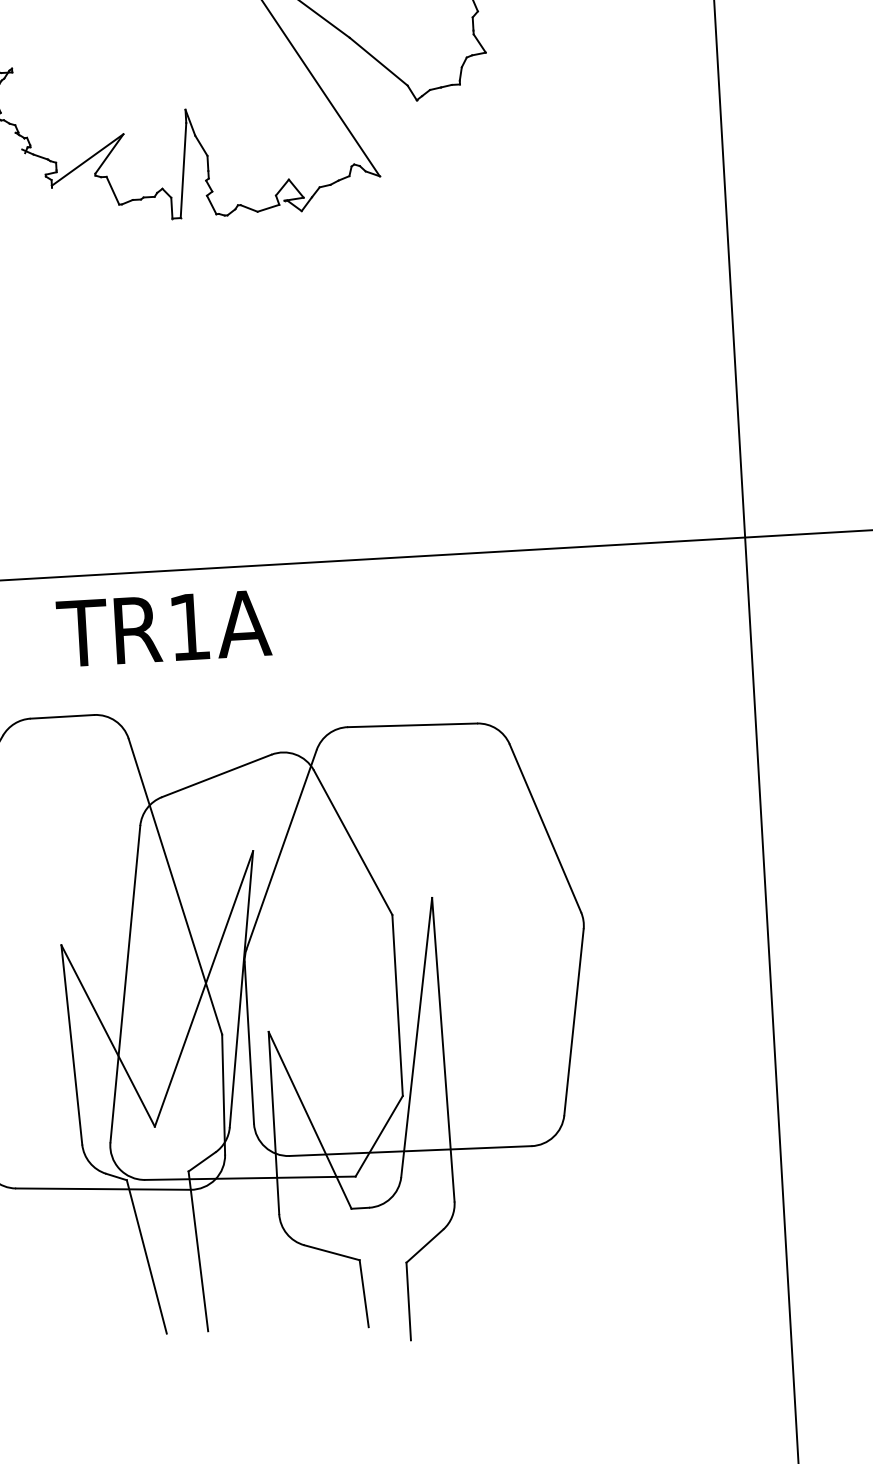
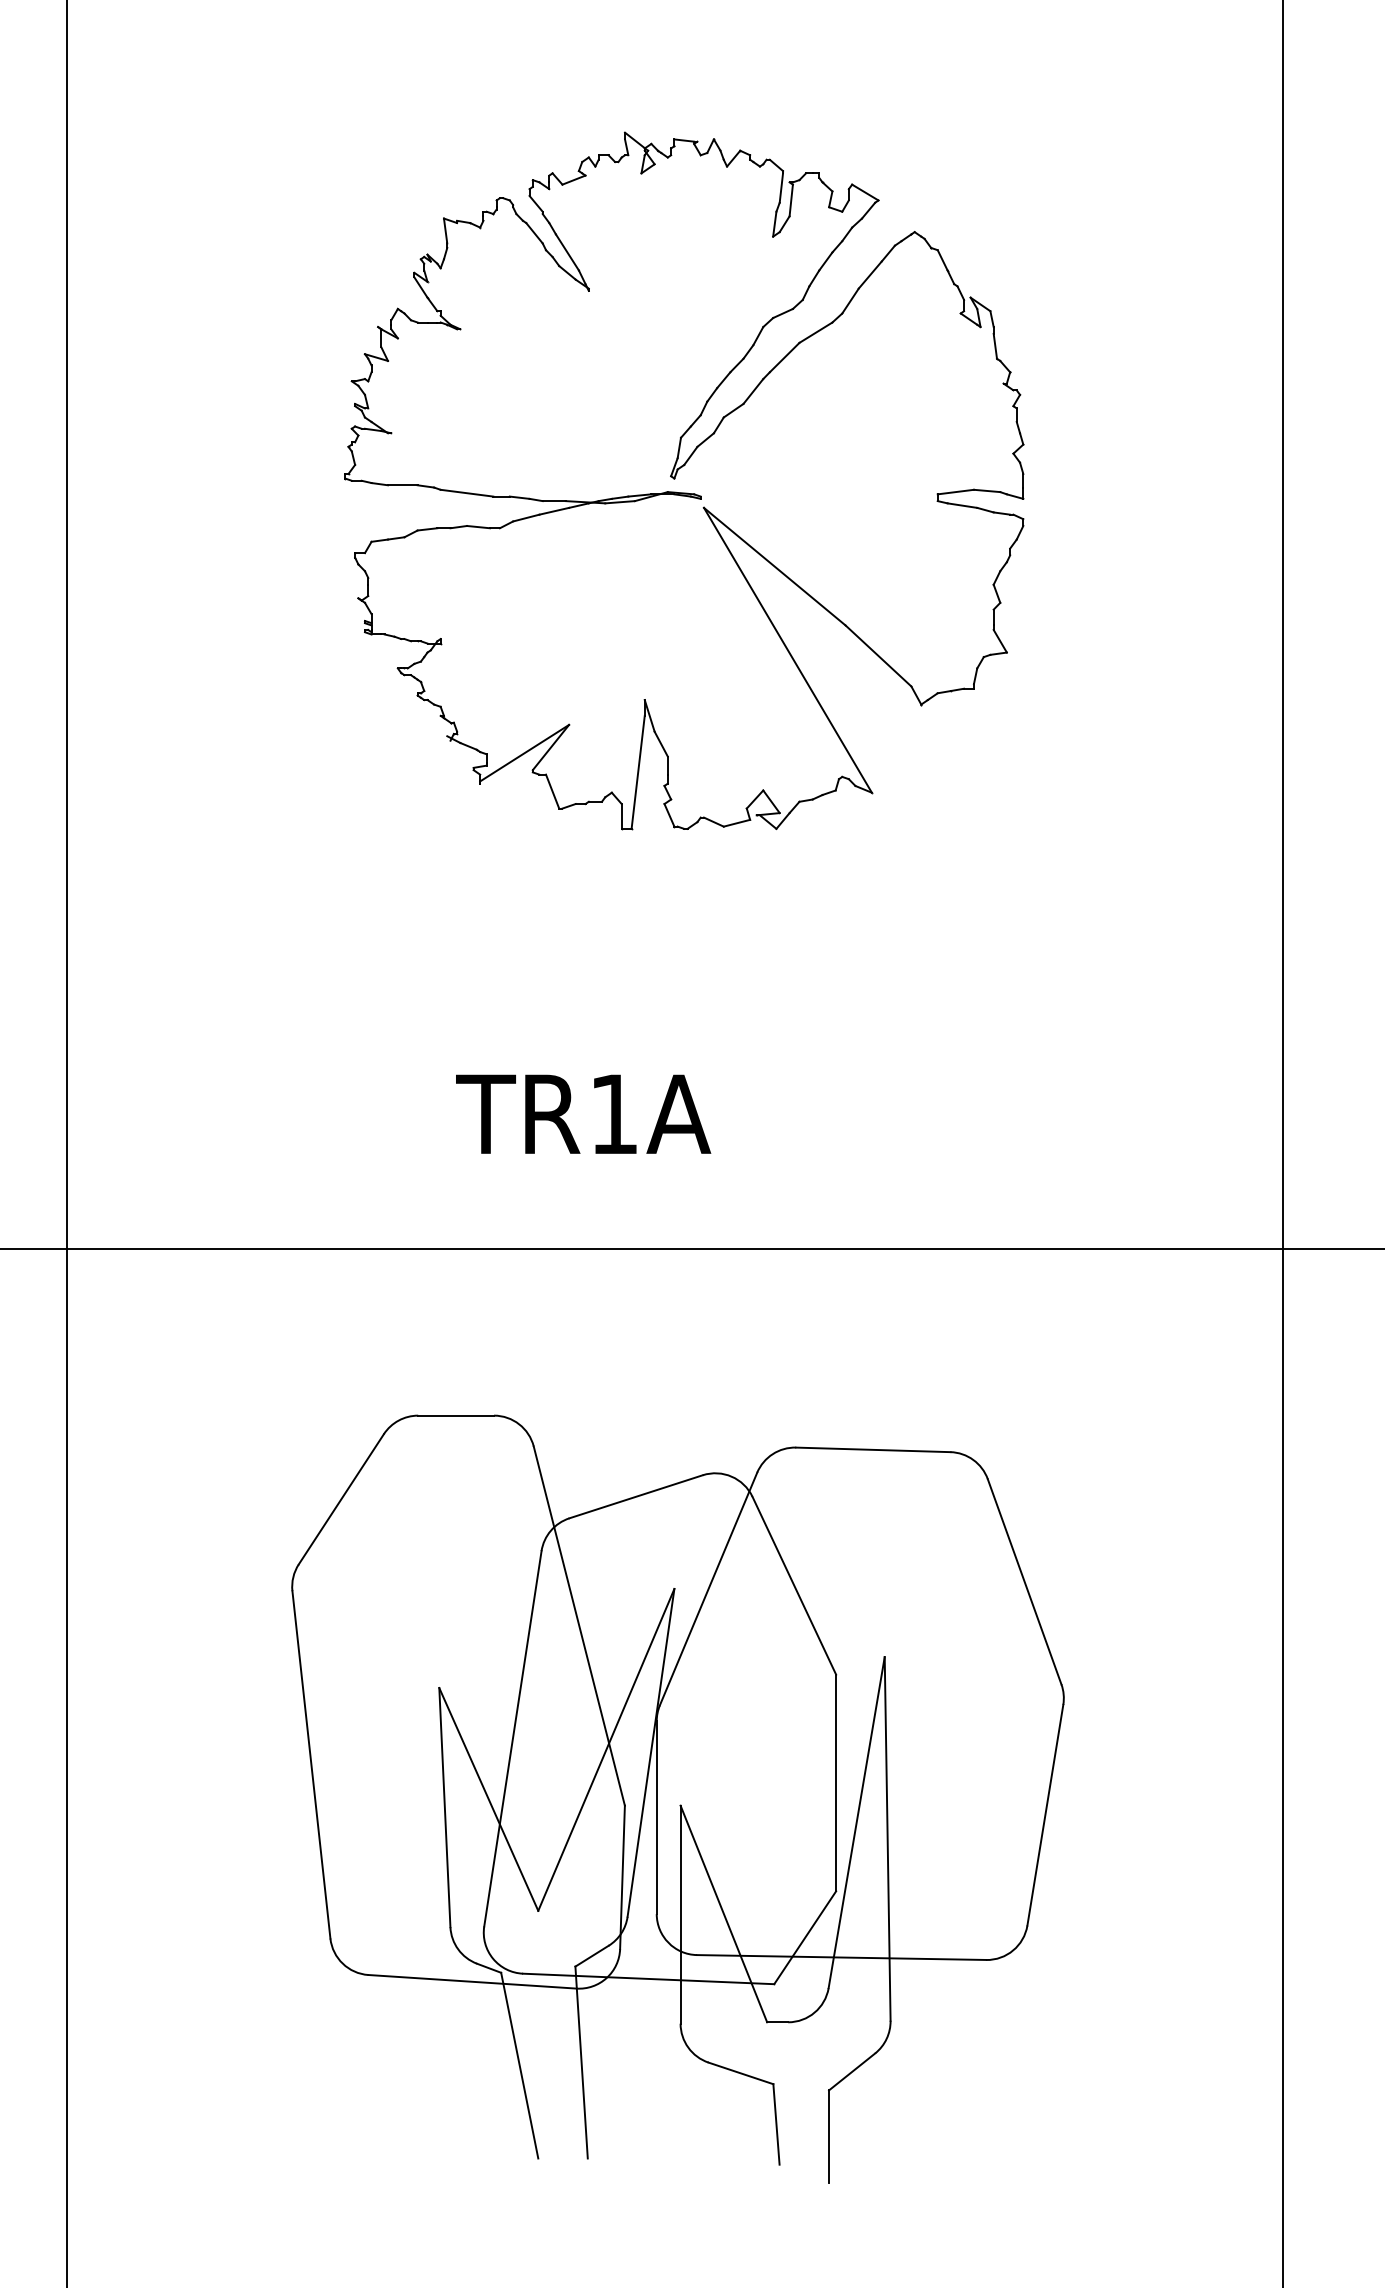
text: (164, 627) -> (583, 1113), moved

